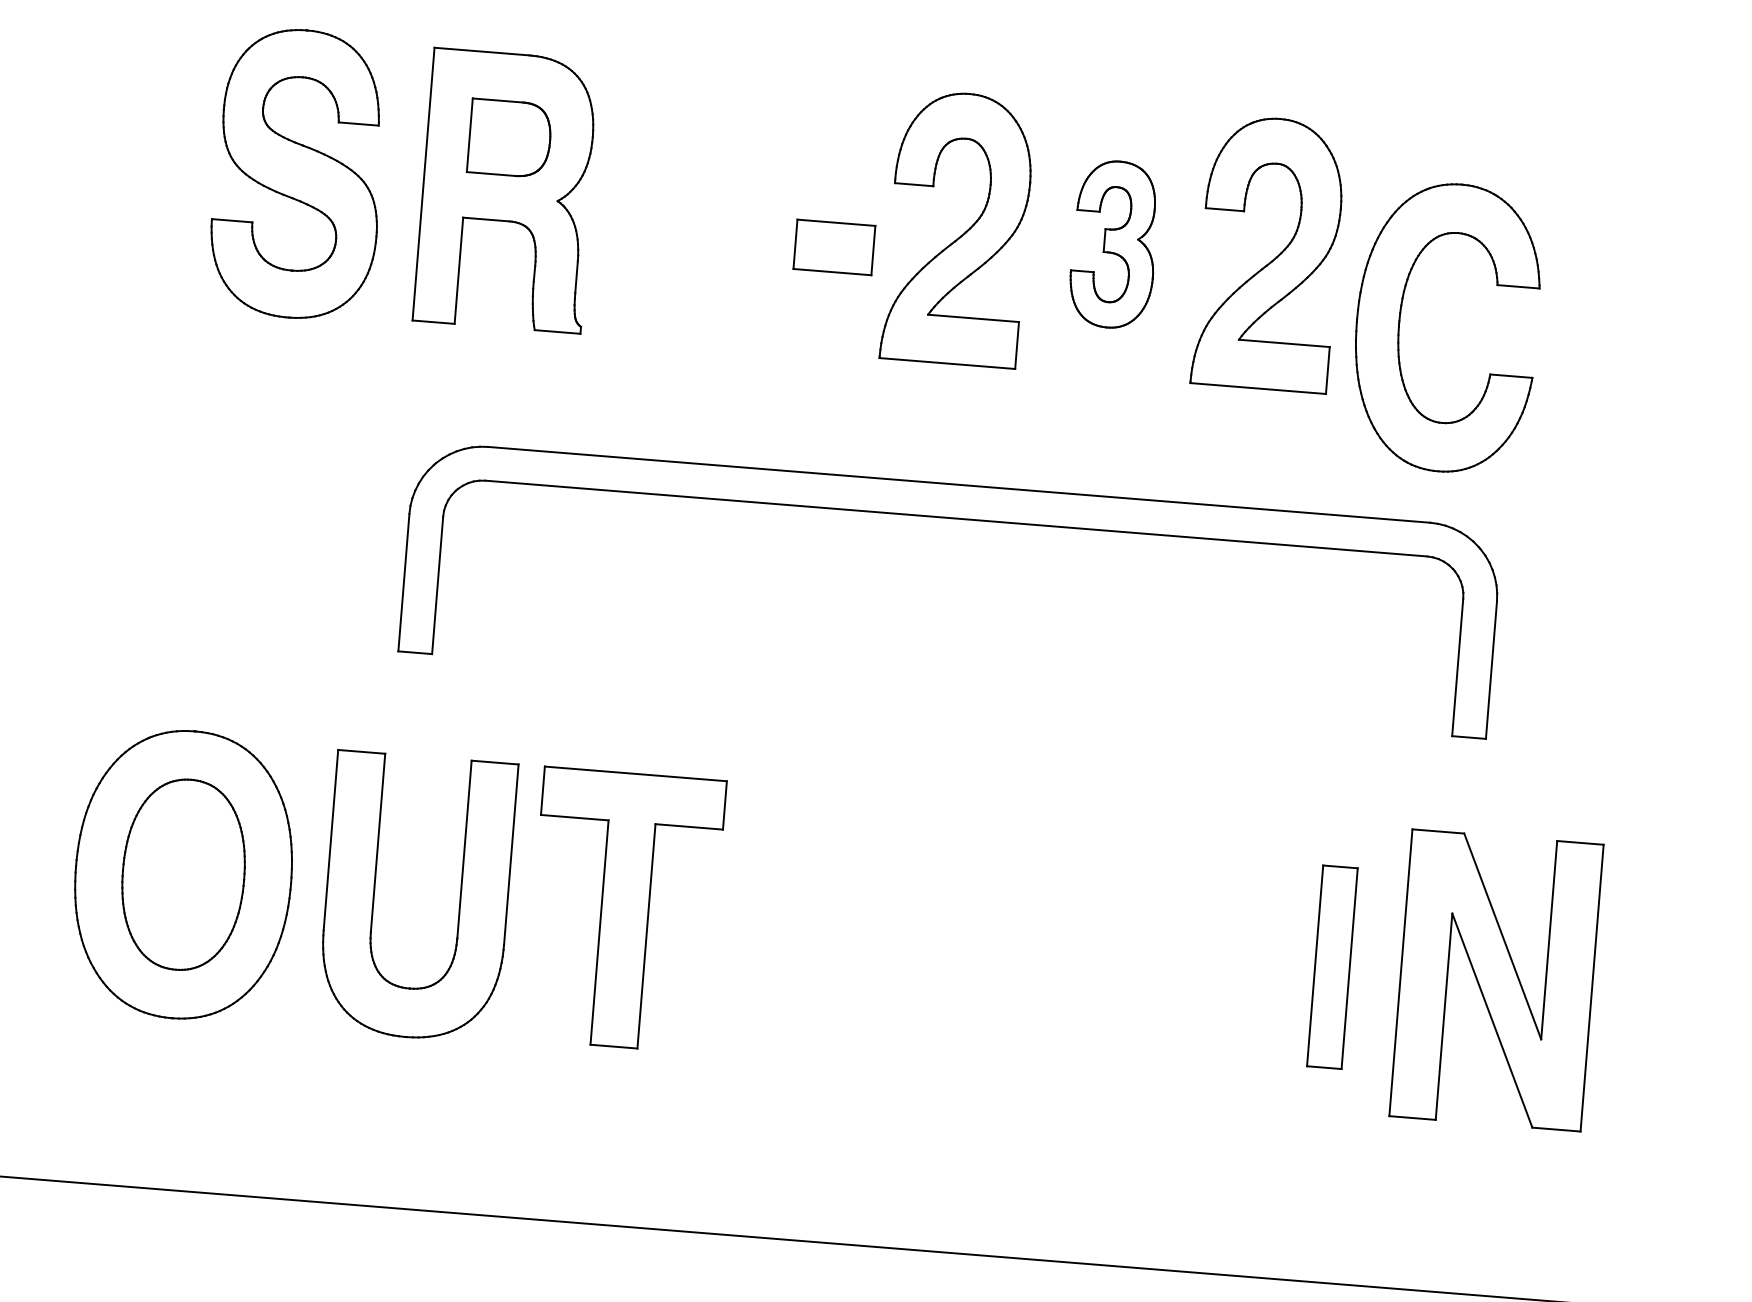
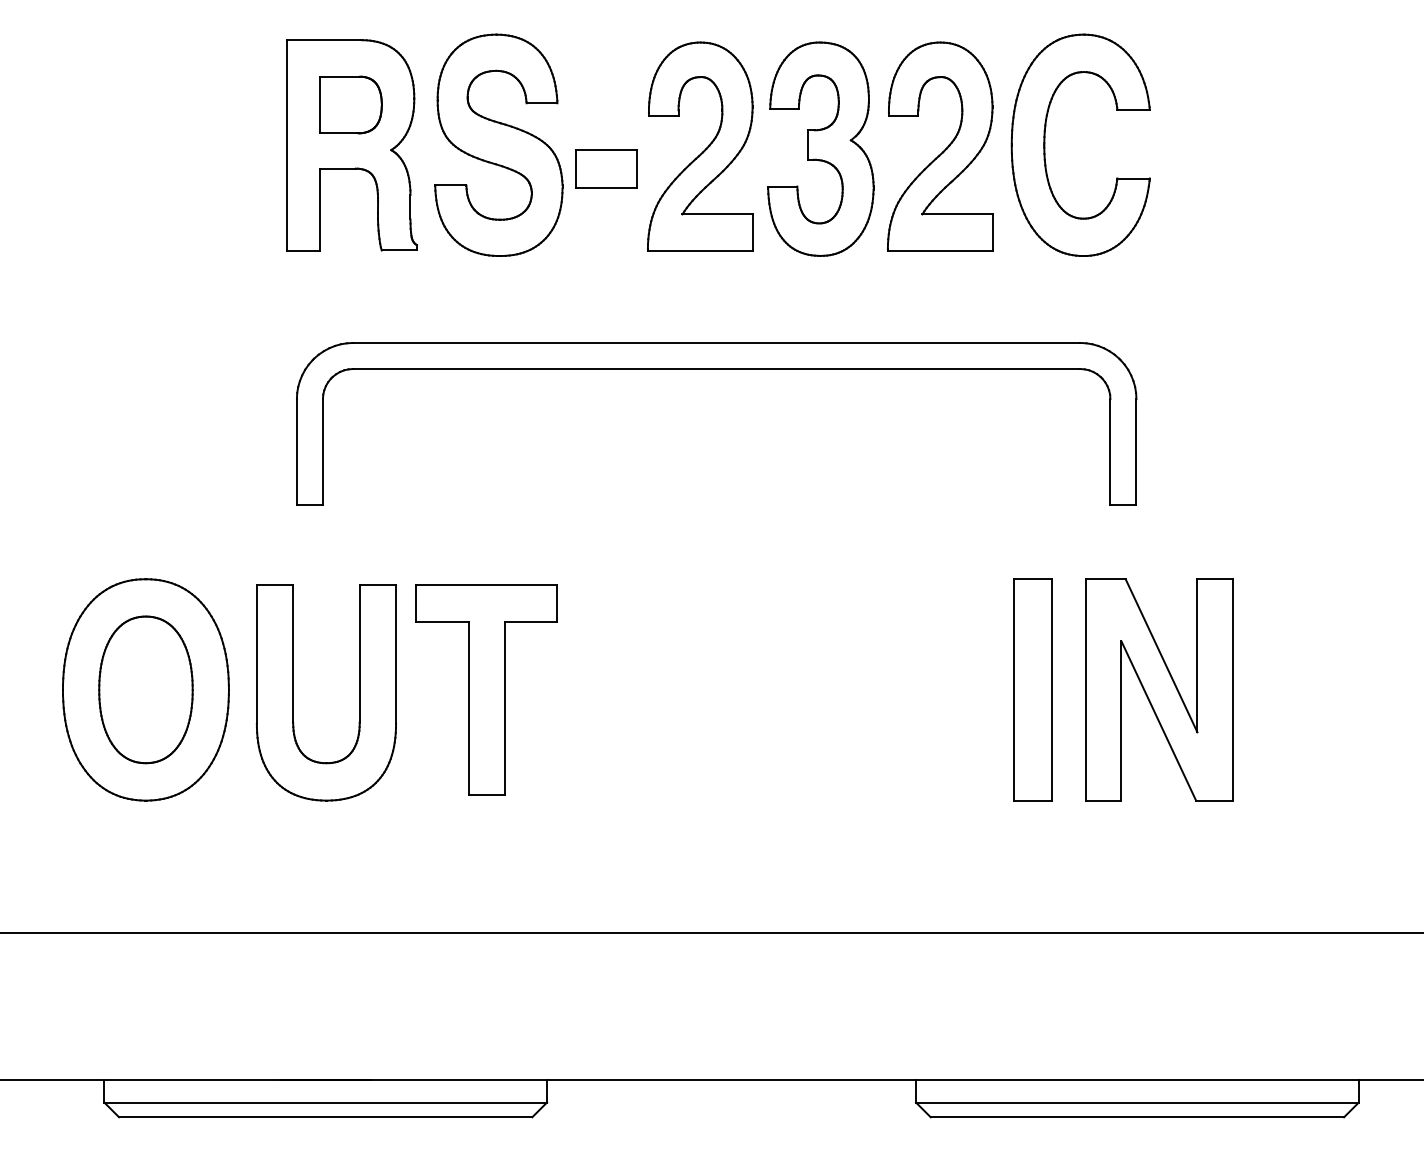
part: (298, 172) -> (498, 144), moved
part: (1113, 243) -> (820, 148), size x1.67
part: (1400, 322) -> (1045, 144), moved
part: (1332, 966) -> (1032, 689), size x1.43

